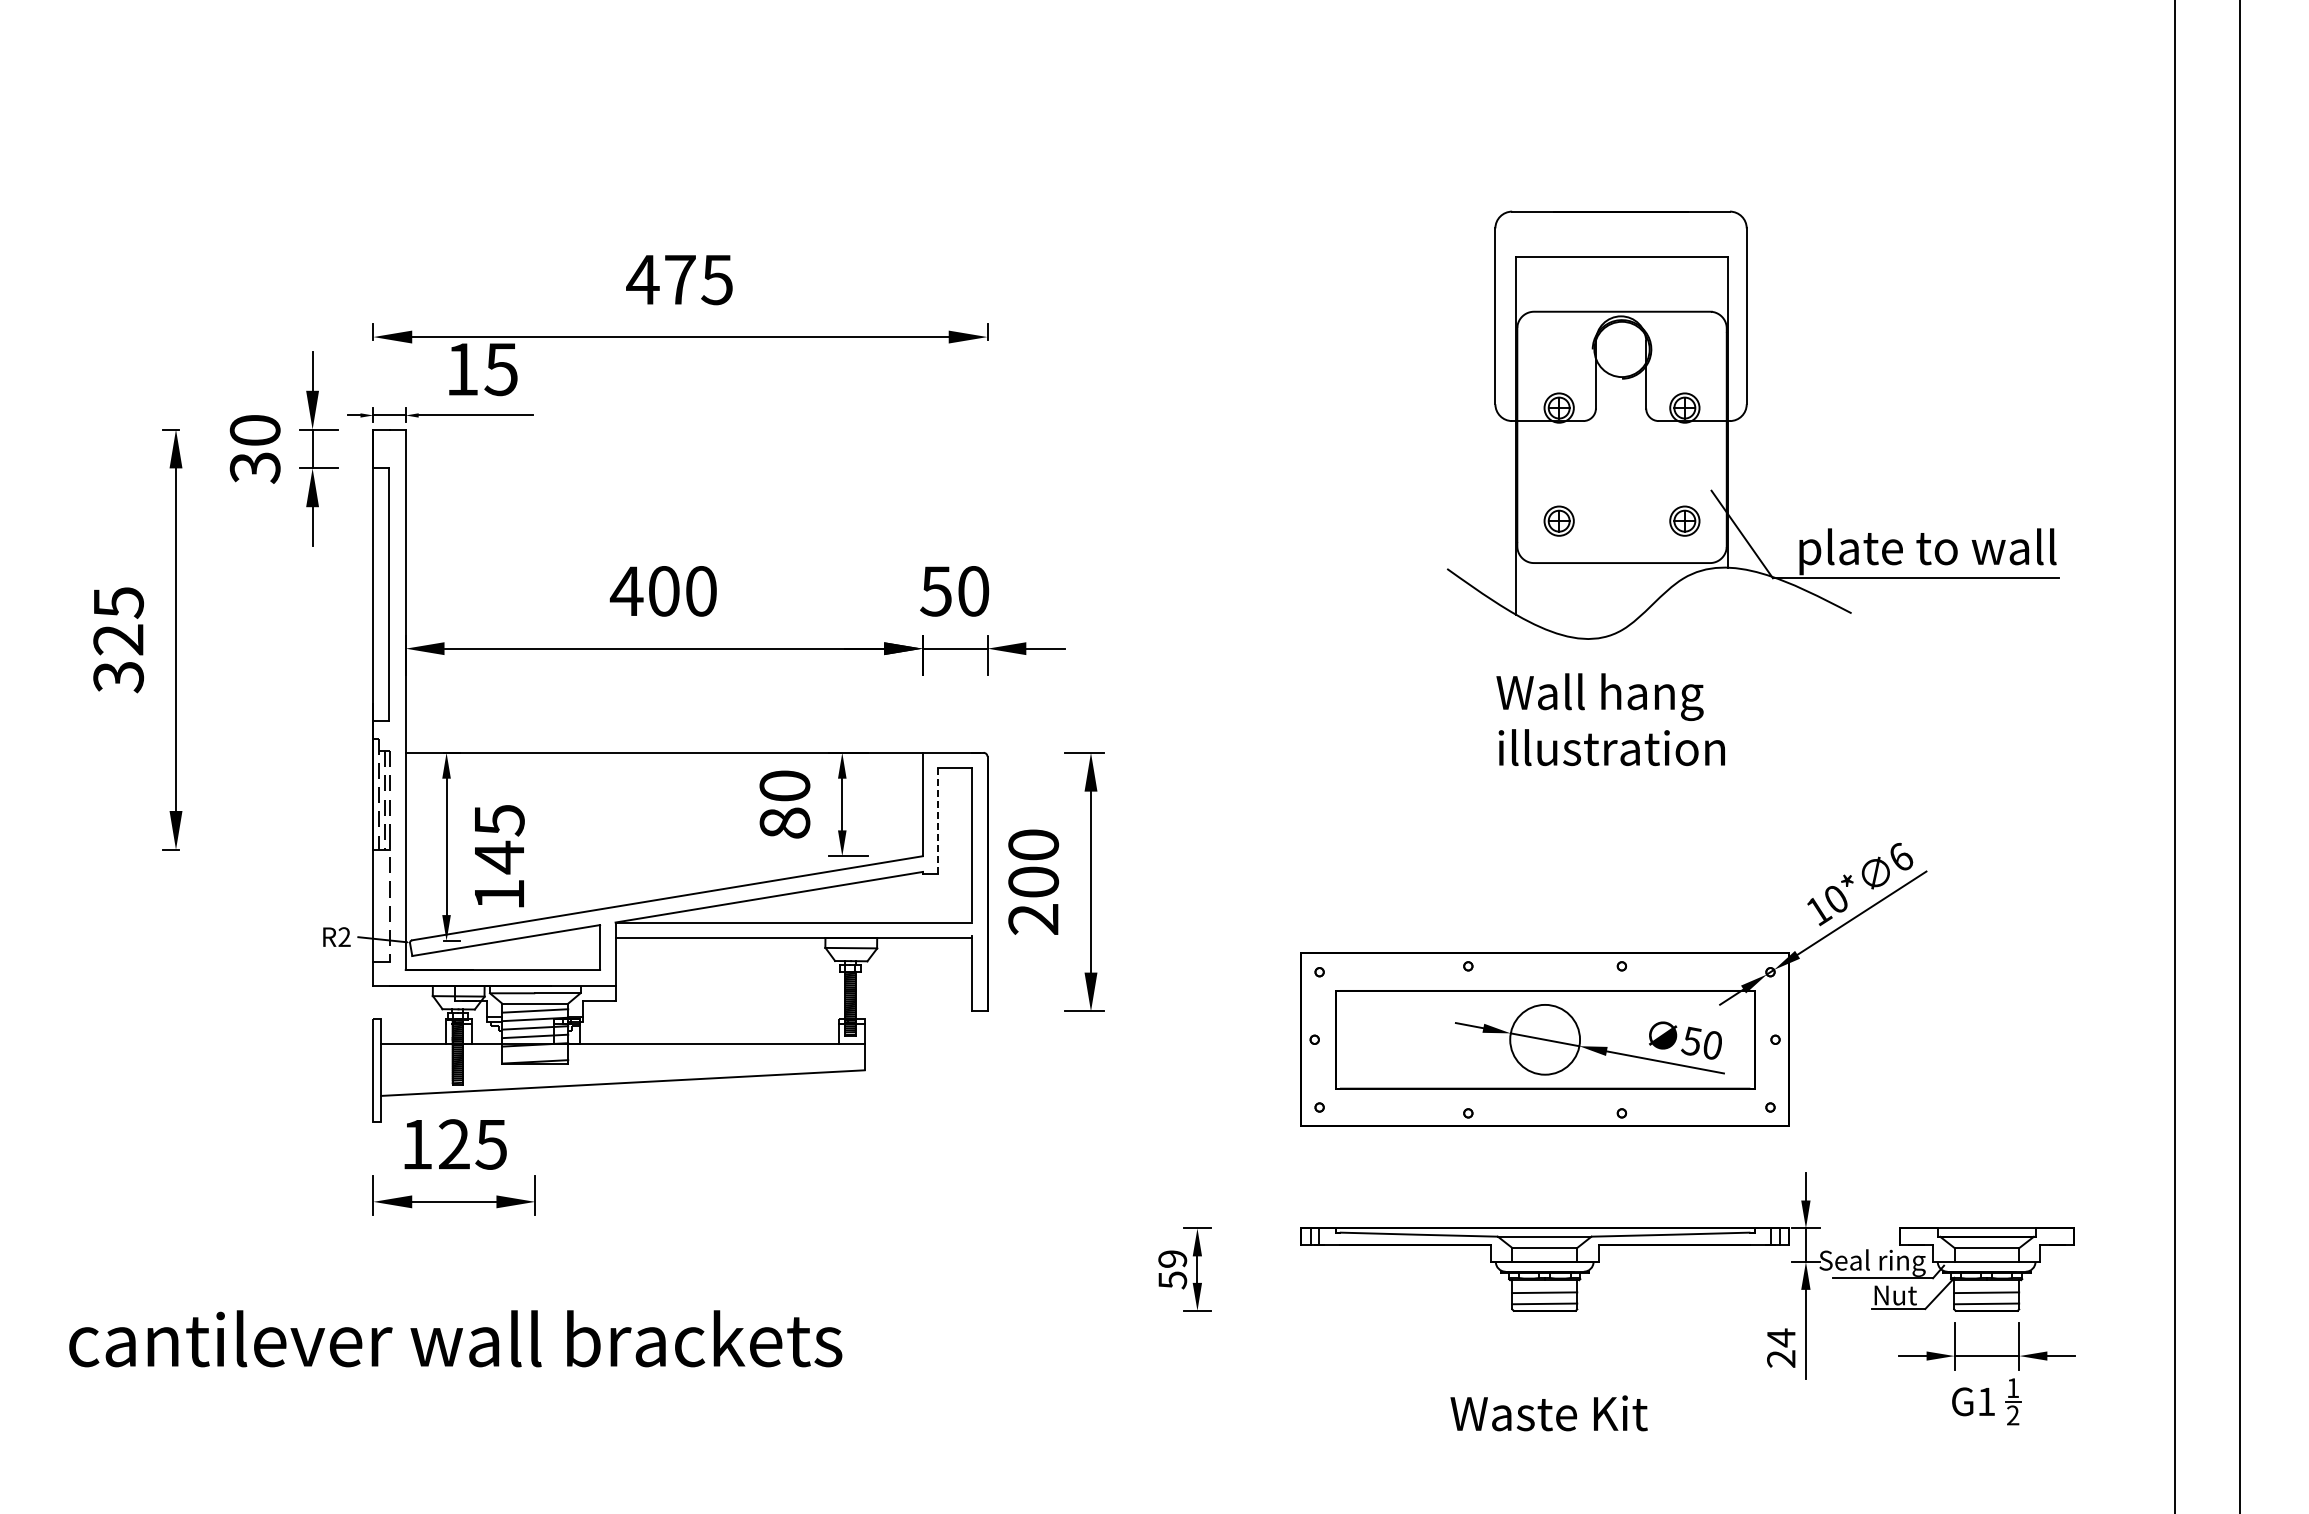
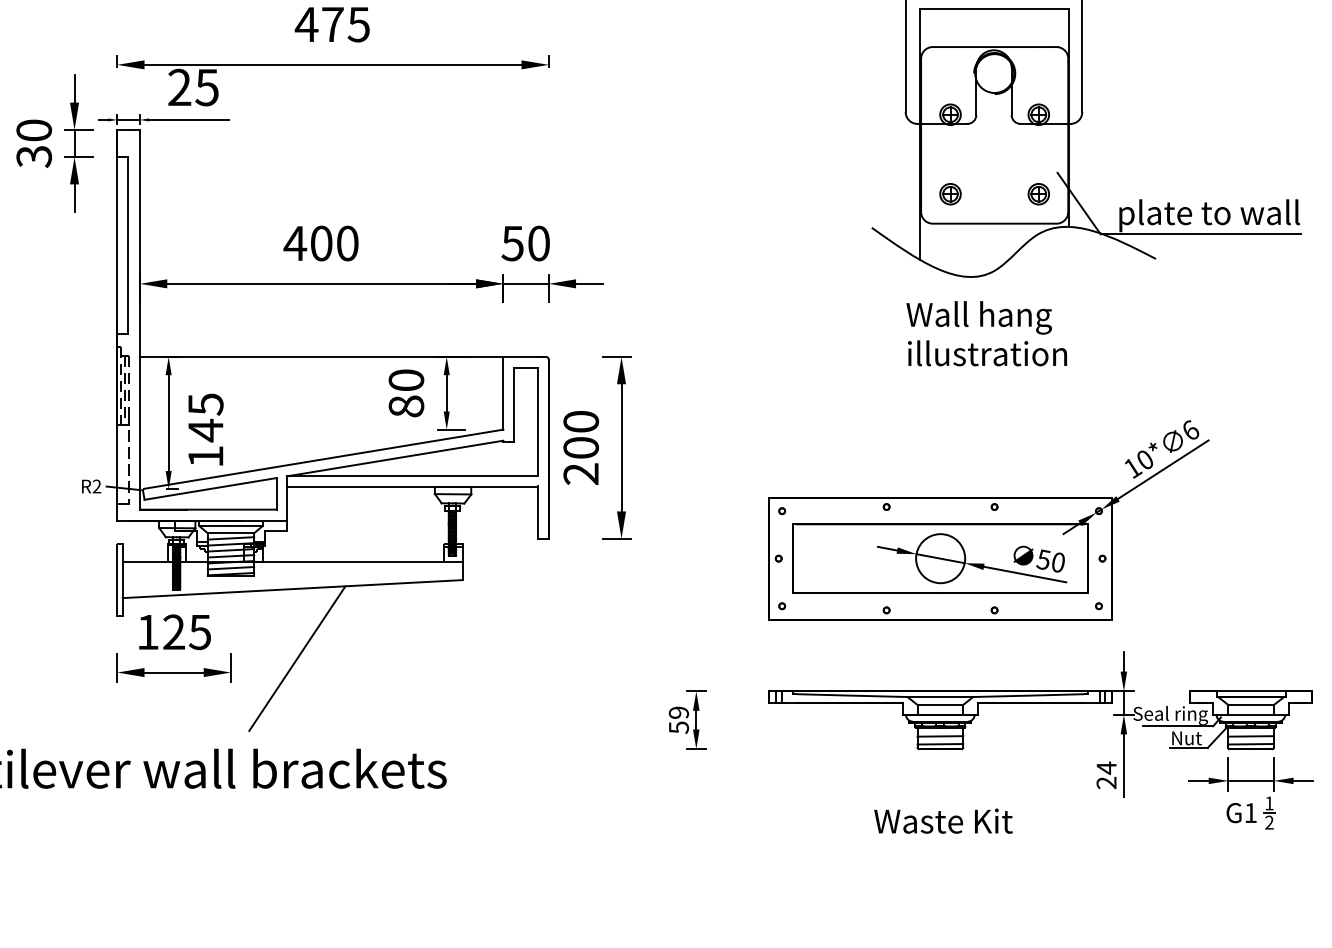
text: (462, 368) -> (179, 86), 15 -> 25
line: (938, 820) -> (514, 404), dashed -> solid
line: (535, 1053) -> (231, 568), added
line: (629, 1181) -> (297, 658), added

